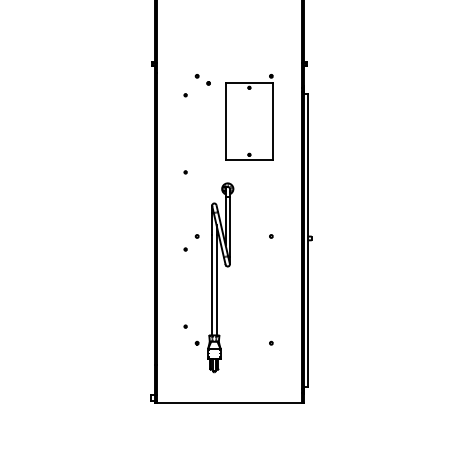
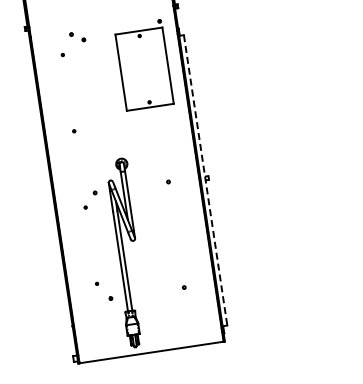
part: (249, 117) -> (144, 65), moved
line: (308, 240) -> (205, 180), solid -> dashed
part: (220, 277) -> (127, 252), moved

